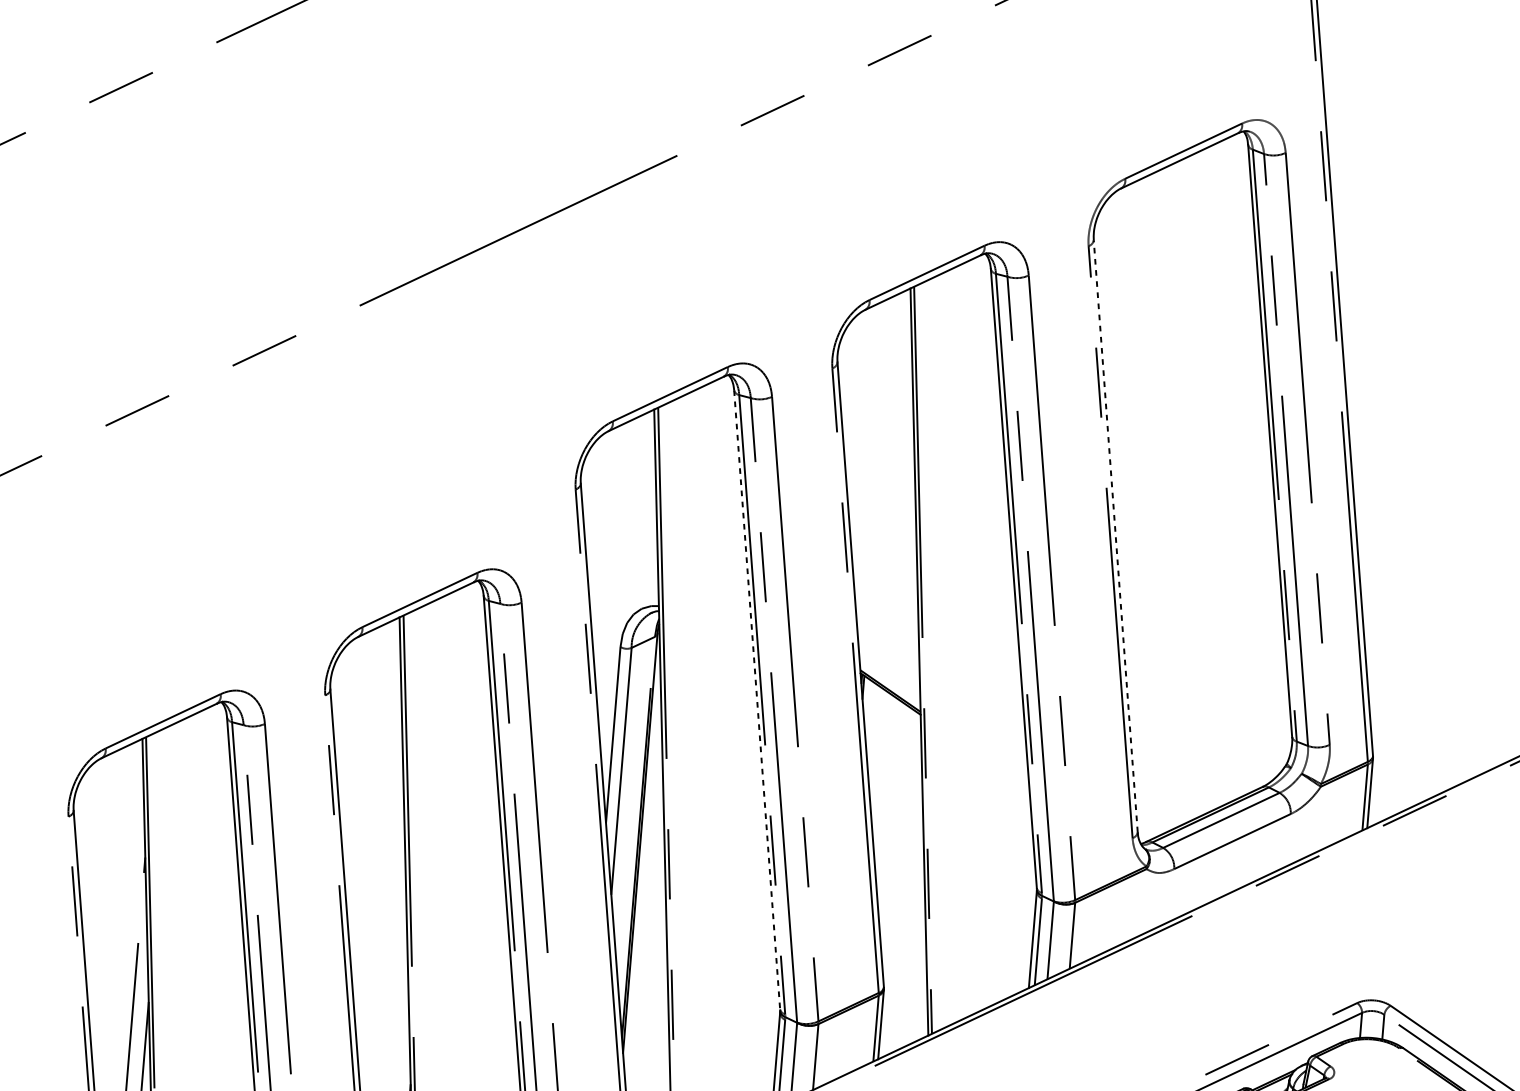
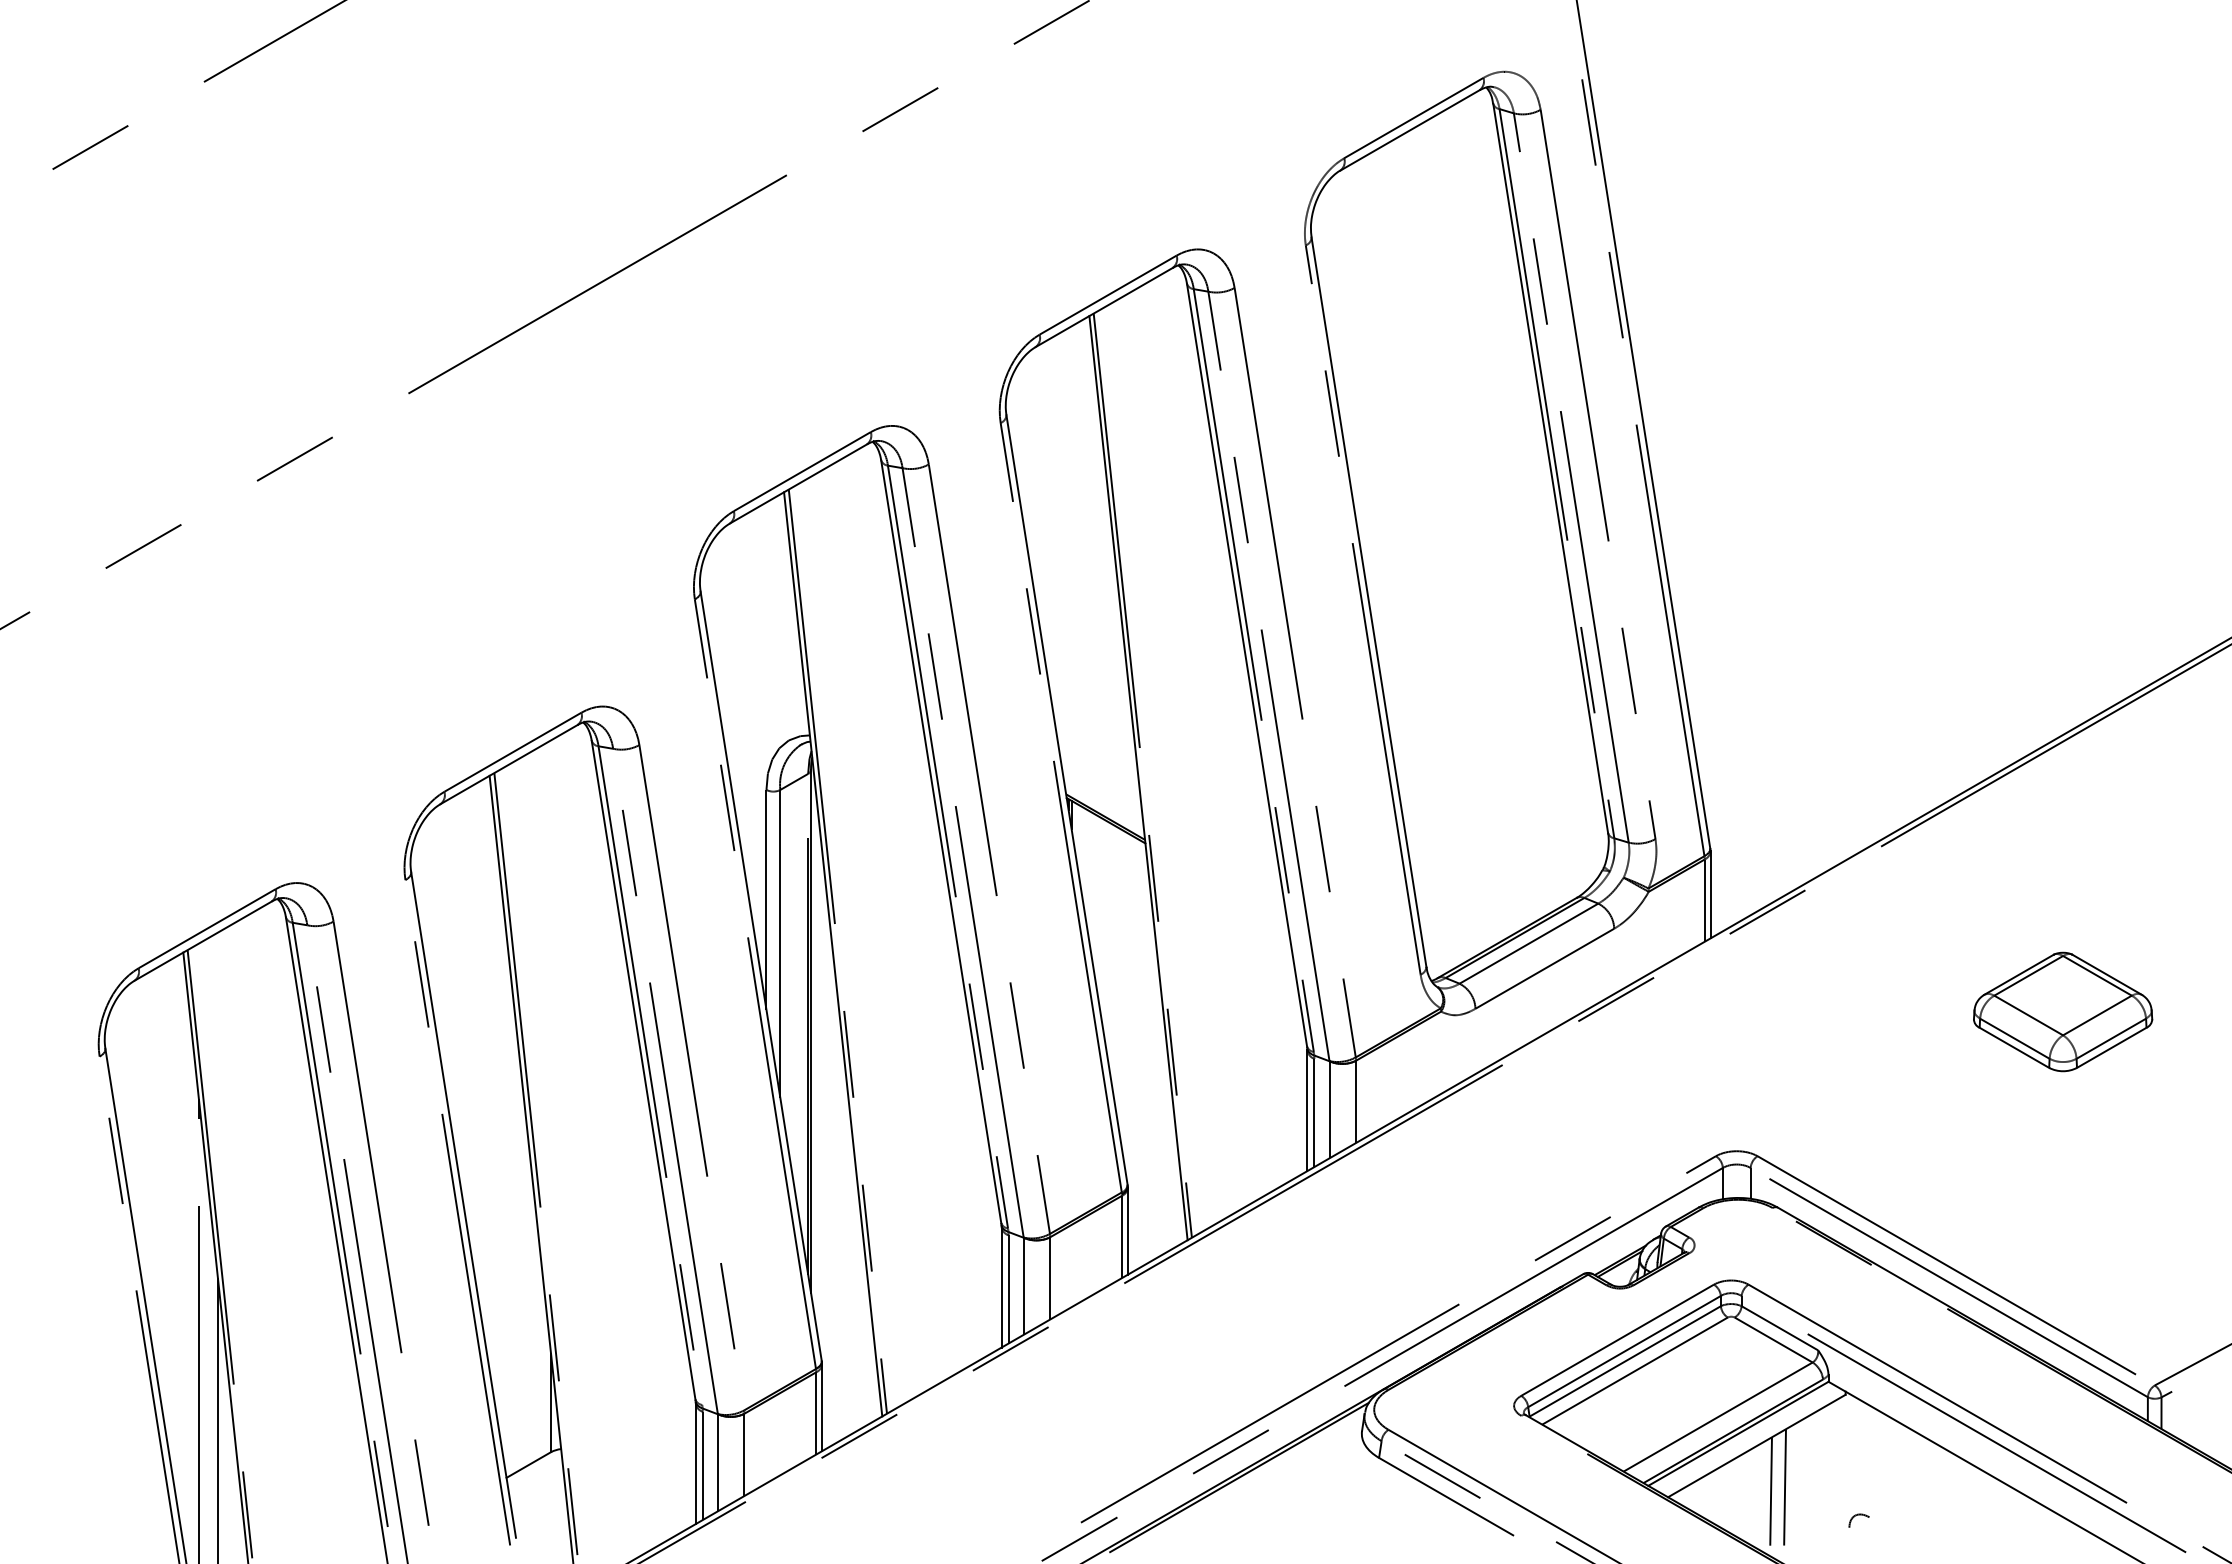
line: (1115, 535) -> (1368, 601), dashed -> solid
line: (757, 700) -> (941, 842), dashed -> solid

